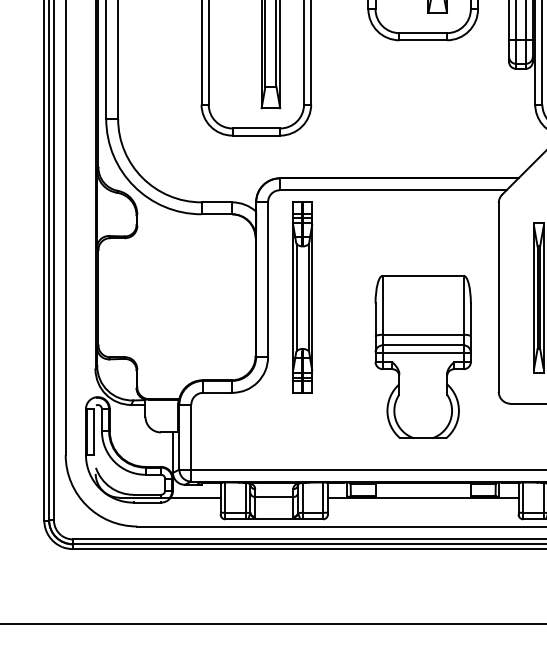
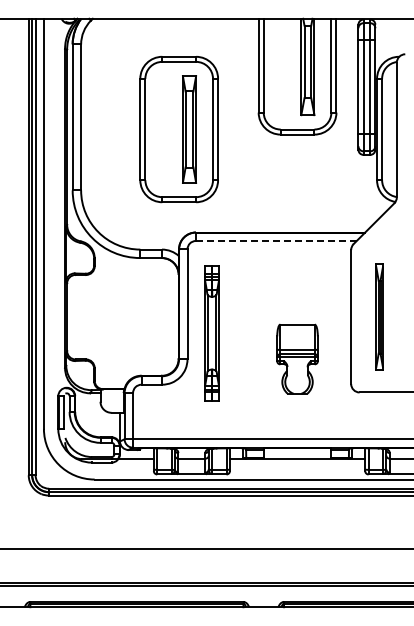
line: (393, 189) -> (276, 240), solid -> dashed
part: (301, 298) -> (211, 333), moved
part: (423, 355) -> (297, 358), size x0.6

